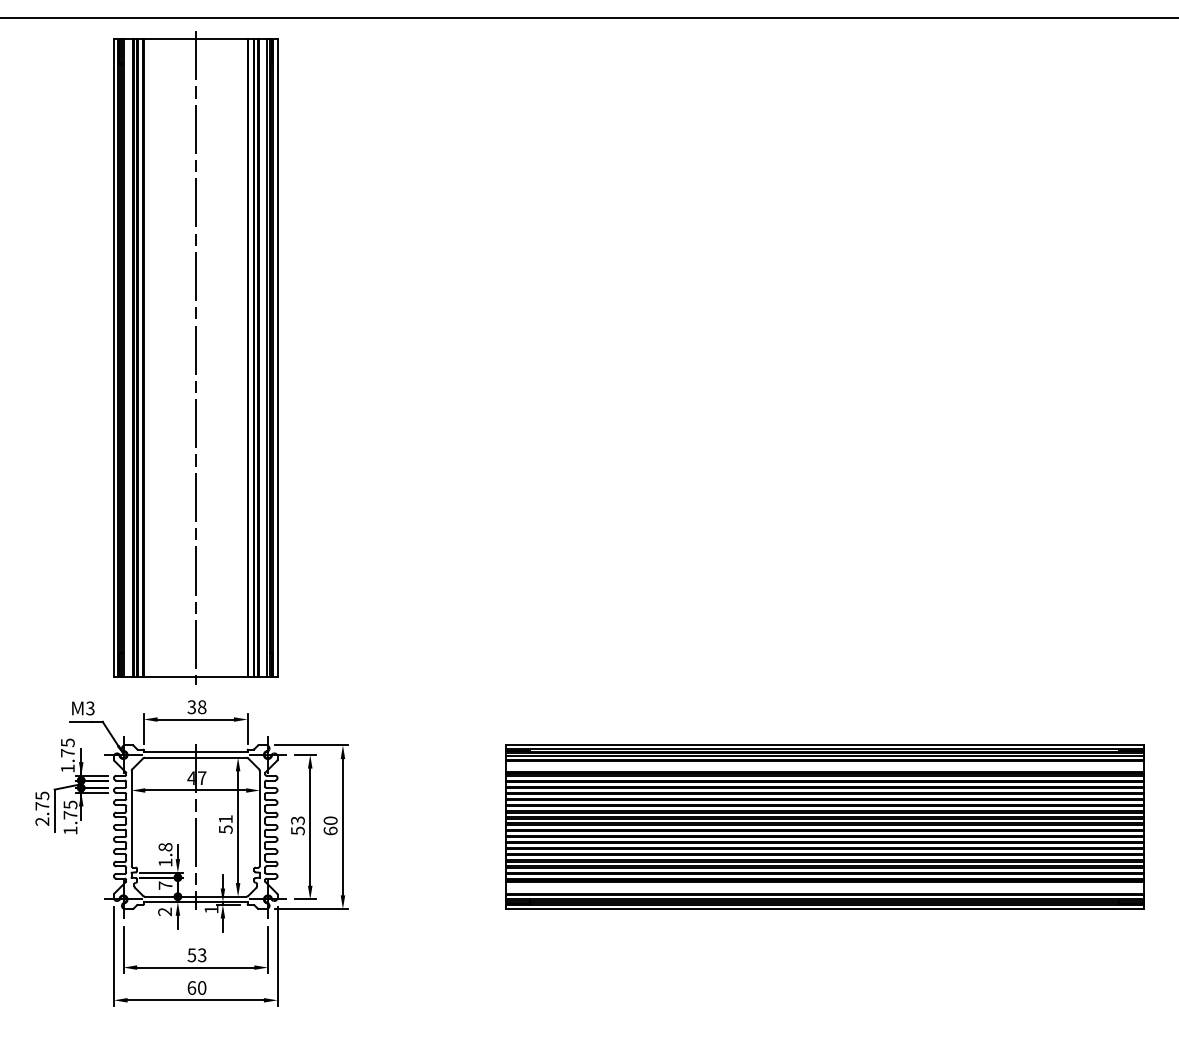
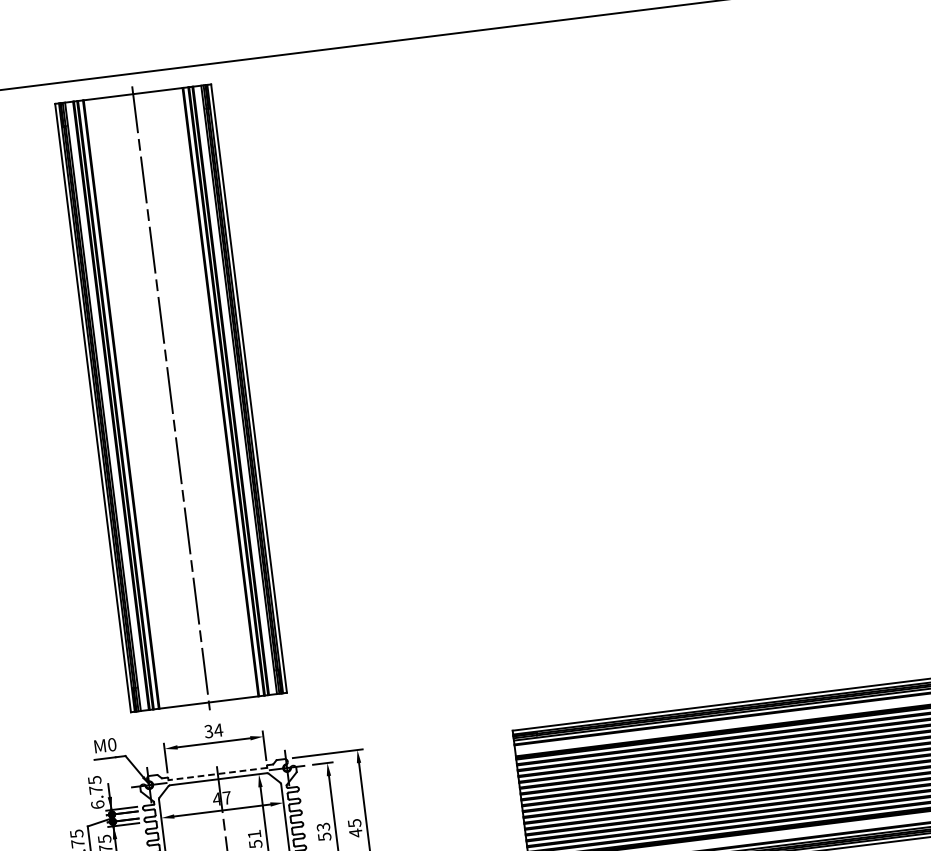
text: (201, 707) -> (218, 730), 38 -> 34
text: (90, 708) -> (112, 744), M3 -> M0
line: (195, 752) -> (217, 774), solid -> dashed
text: (67, 768) -> (97, 804), 1.75 -> 6.75
text: (330, 825) -> (355, 827), 60 -> 45

